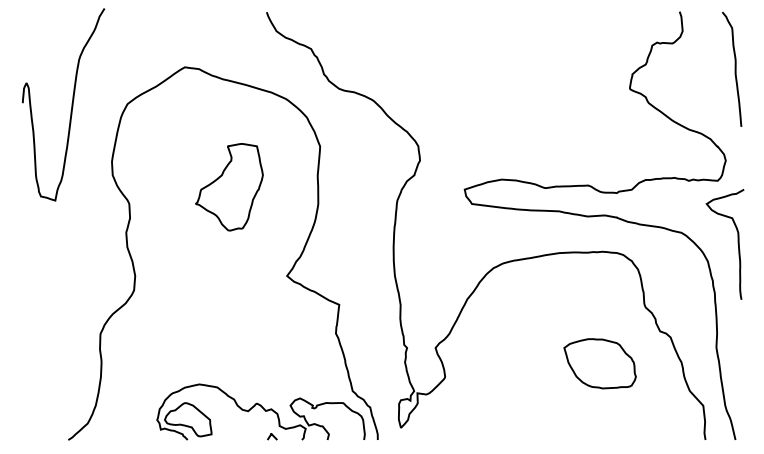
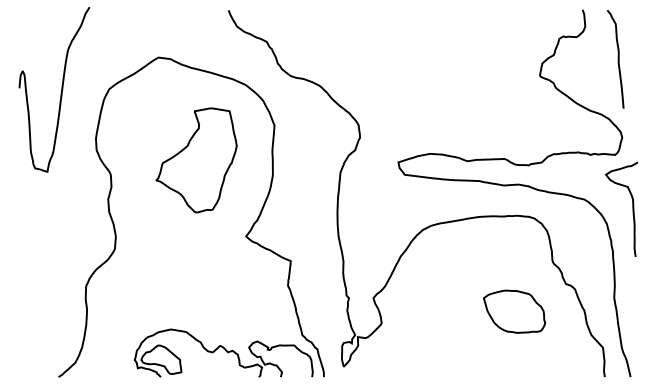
curve: (734, 69) -> (617, 59), moved
part: (229, 187) -> (196, 160), size x1.4
curve: (272, 436) -> (233, 374), removed

